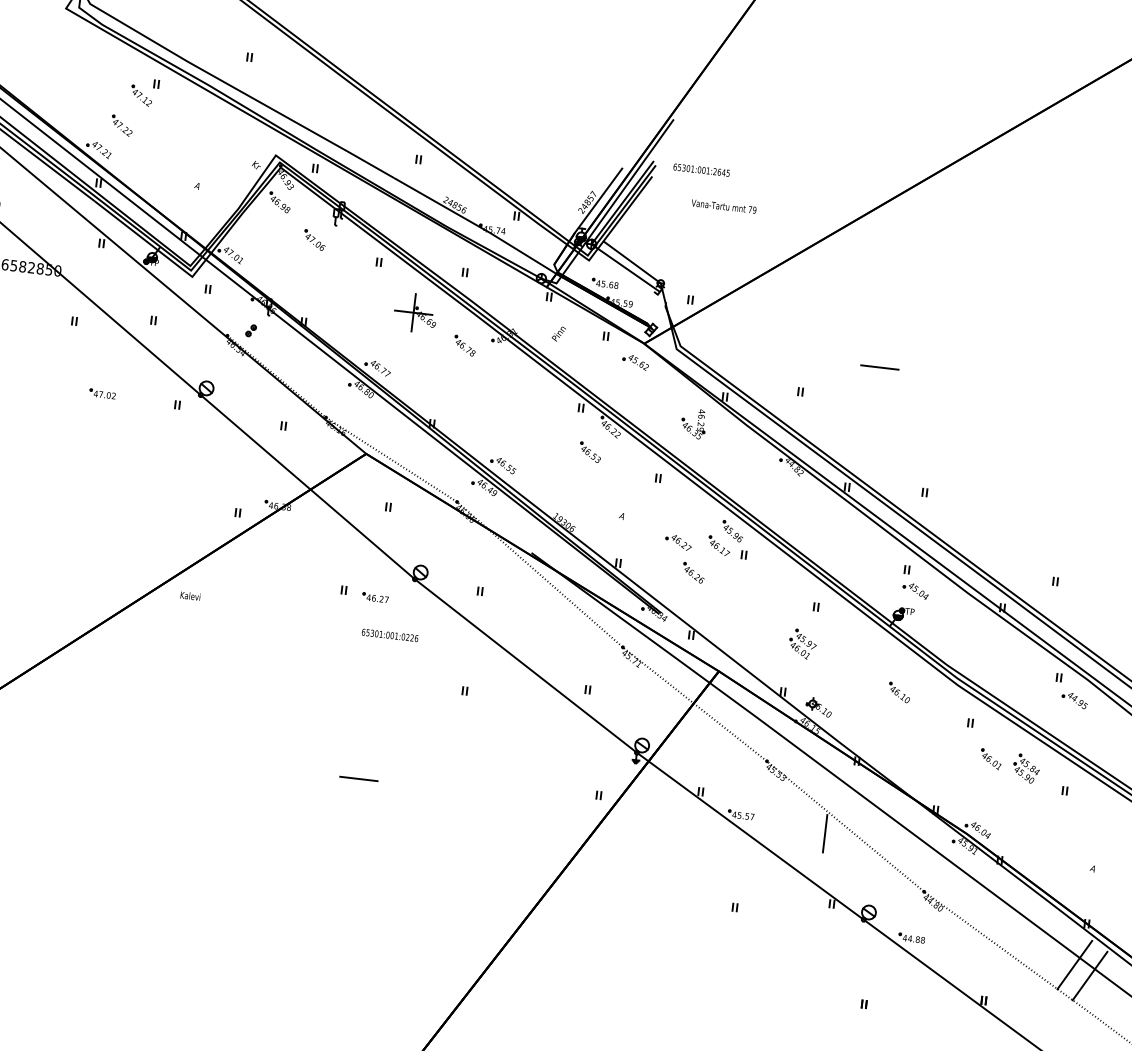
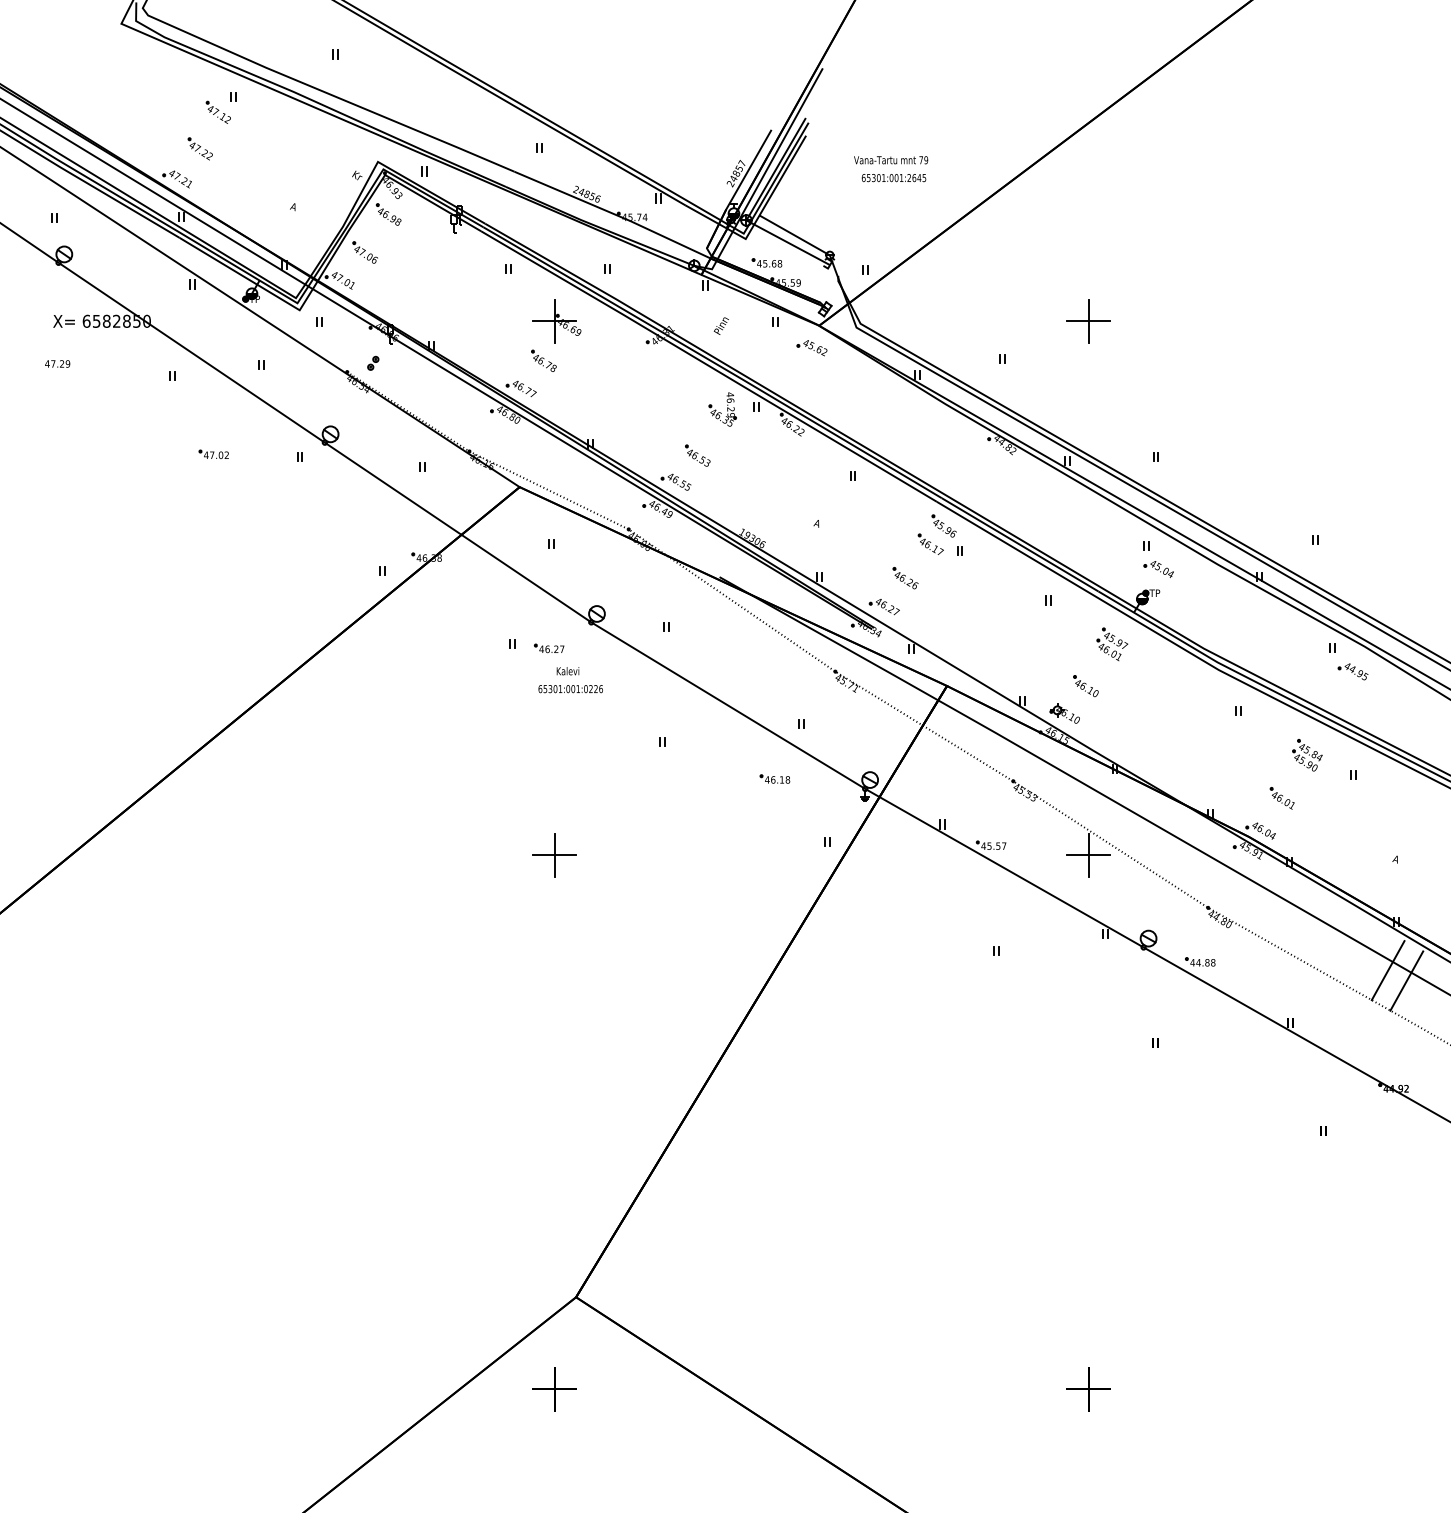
text: (701, 170) -> (893, 178), moved
part: (314, 240) -> (364, 252), moved
part: (464, 345) -> (543, 360), moved
line: (879, 367) -> (1088, 321), added
part: (693, 423) -> (722, 409), moved
part: (590, 452) -> (697, 455), moved
part: (677, 543) -> (883, 607), moved
text: (190, 596) -> (567, 671), moved
part: (803, 644) -> (1112, 644), moved
part: (899, 692) -> (1085, 686), moved
part: (558, 734) -> (774, 778), added
part: (990, 759) -> (1281, 798), moved
line: (358, 779) -> (554, 855), added
line: (825, 833) -> (1088, 855), added

